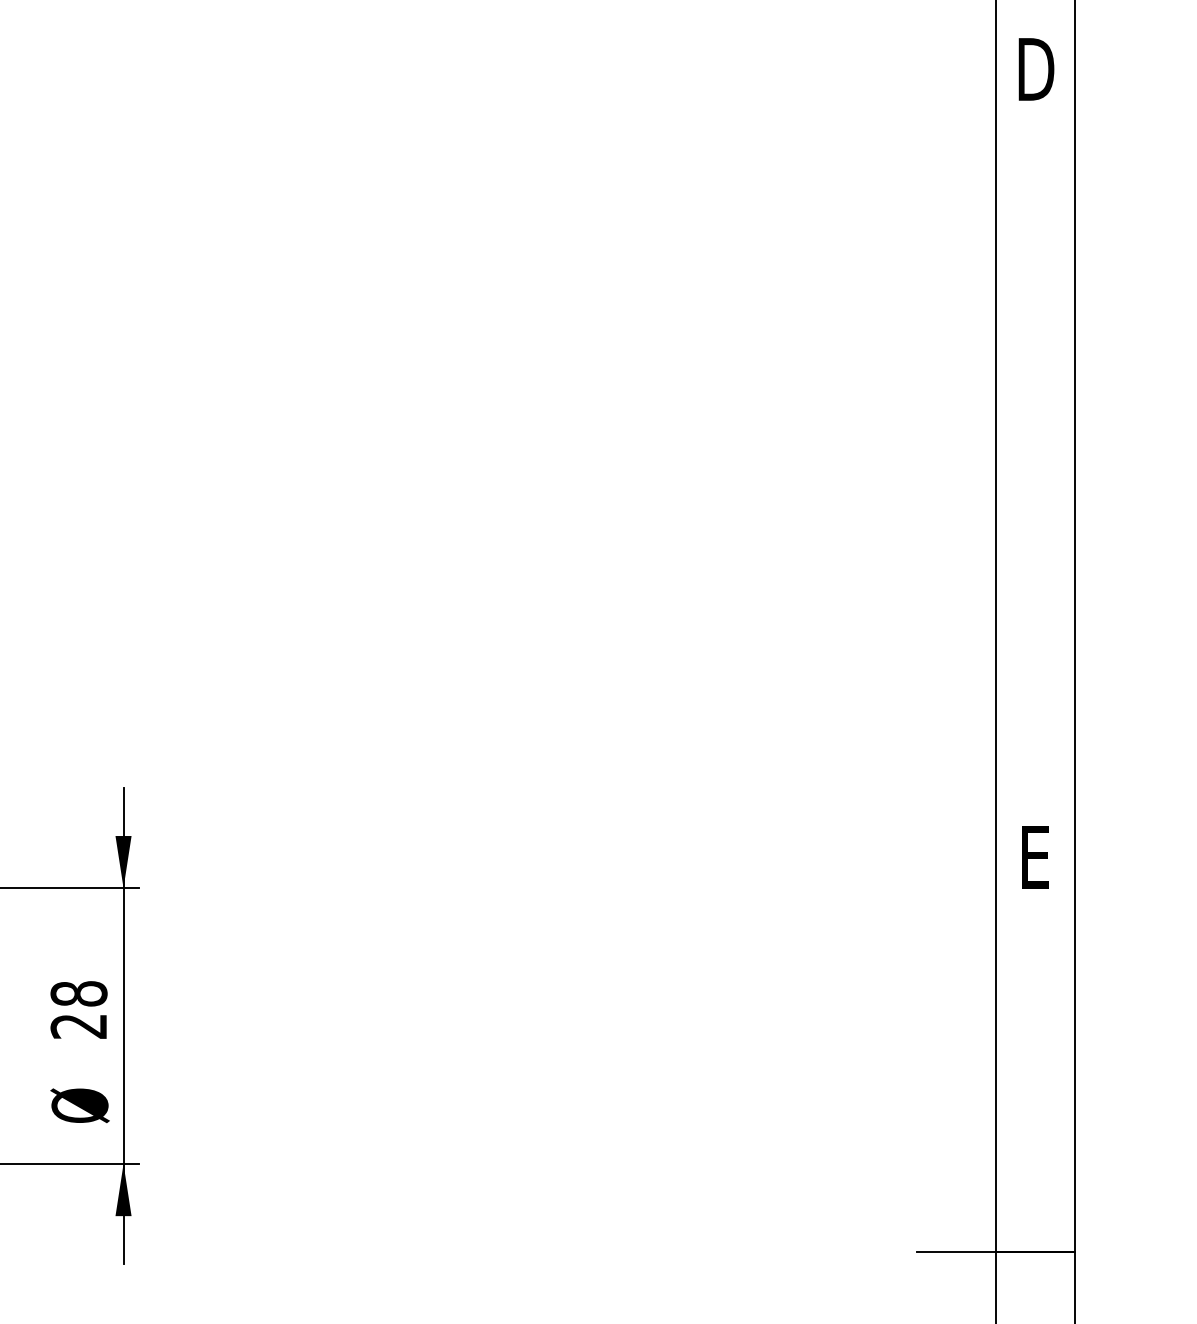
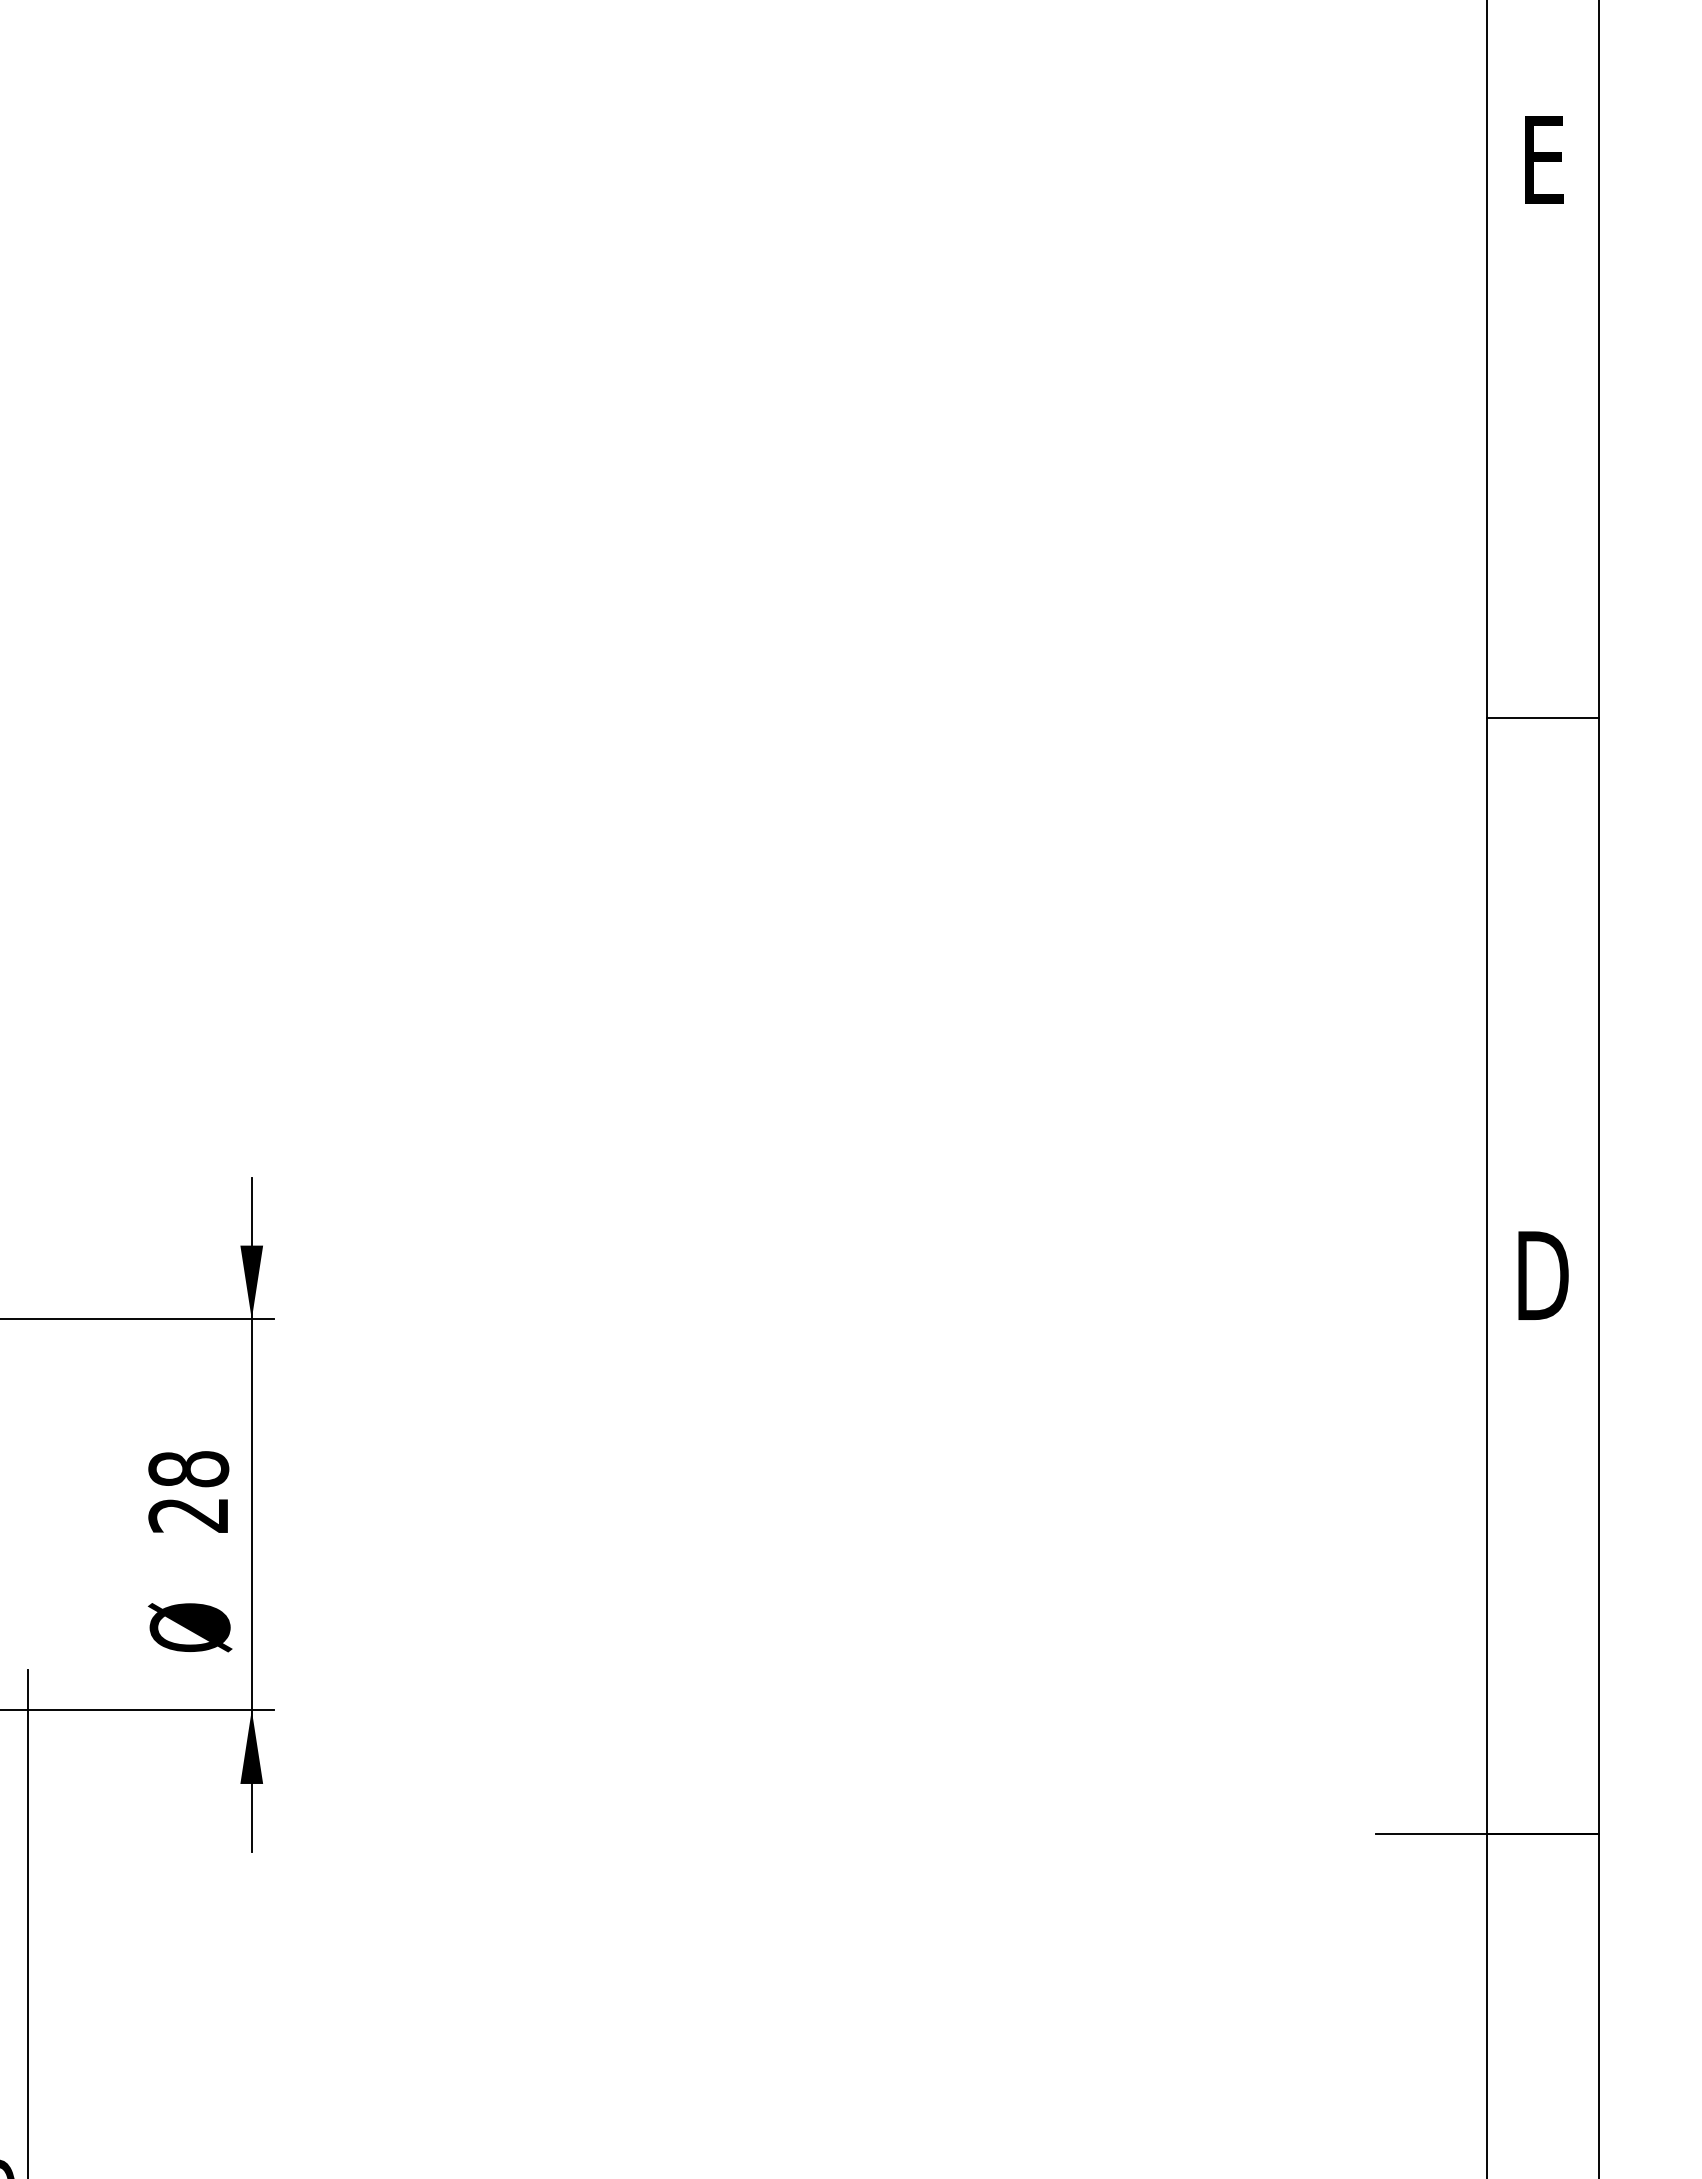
text: (1036, 69) -> (1544, 159), D -> E
line: (1034, 463) -> (1542, 717), added
text: (1035, 857) -> (1543, 1275), E -> D

